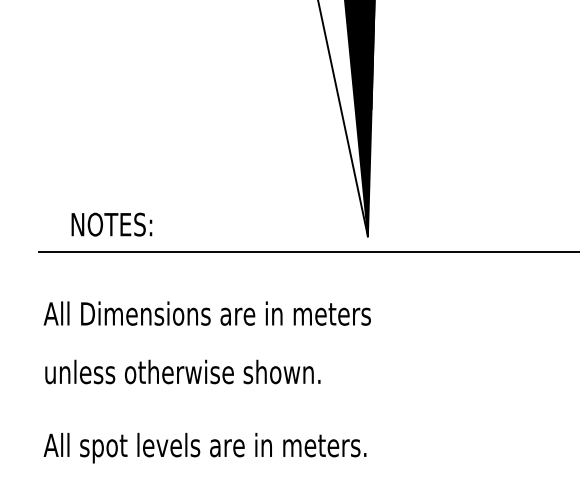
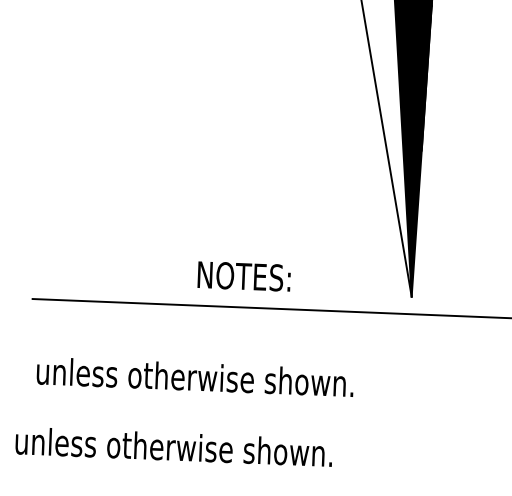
text: (111, 224) -> (243, 276), moved
text: (206, 313) -> (222, 378), All Dimensions are in meters -> unless otherwise shown.
text: (182, 371) -> (173, 446), moved

